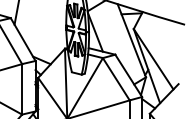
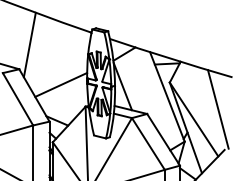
line: (45, 30) -> (61, 84), added
line: (173, 51) -> (218, 109), added

